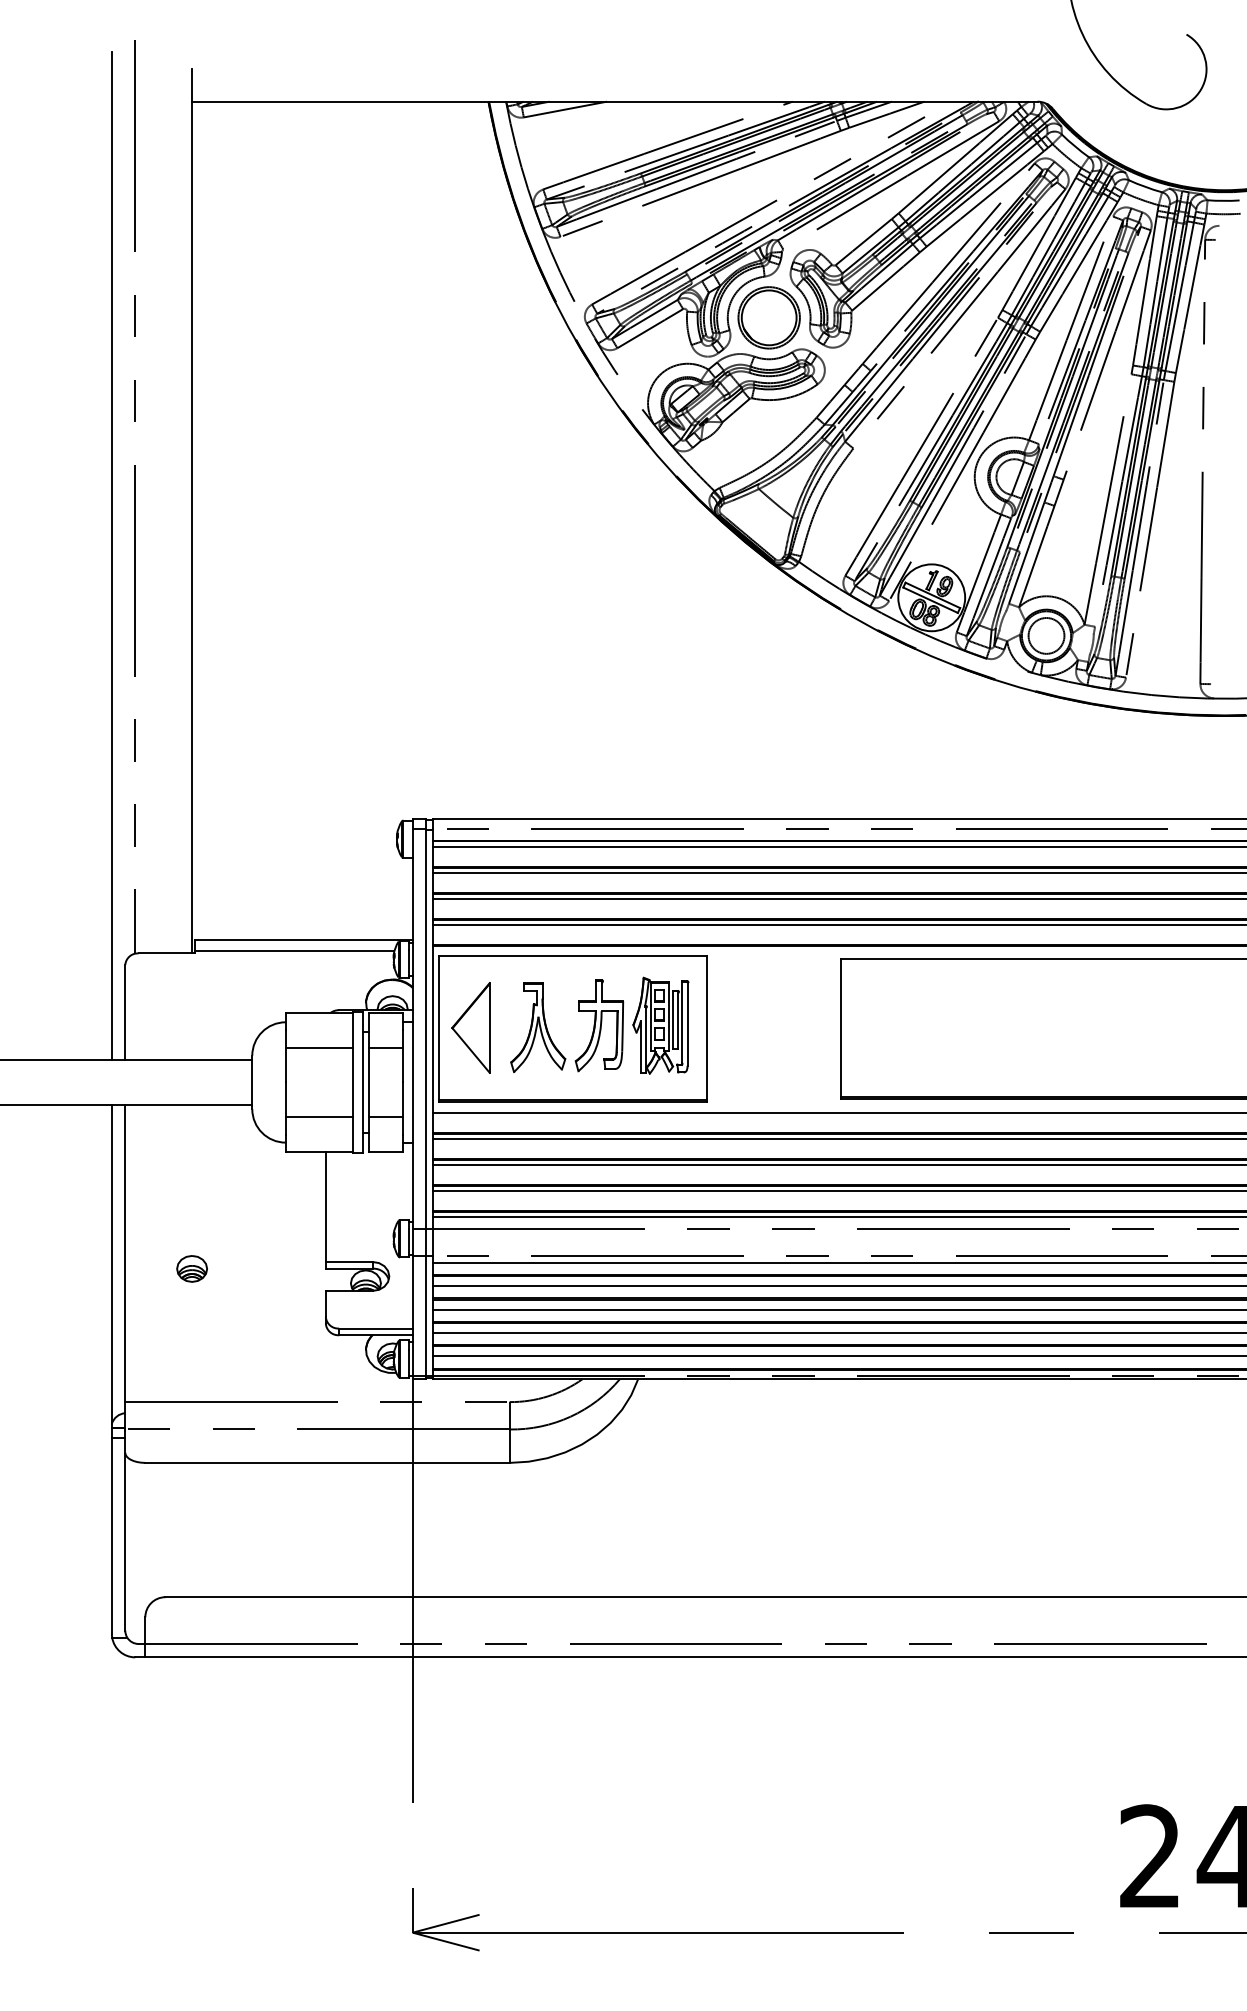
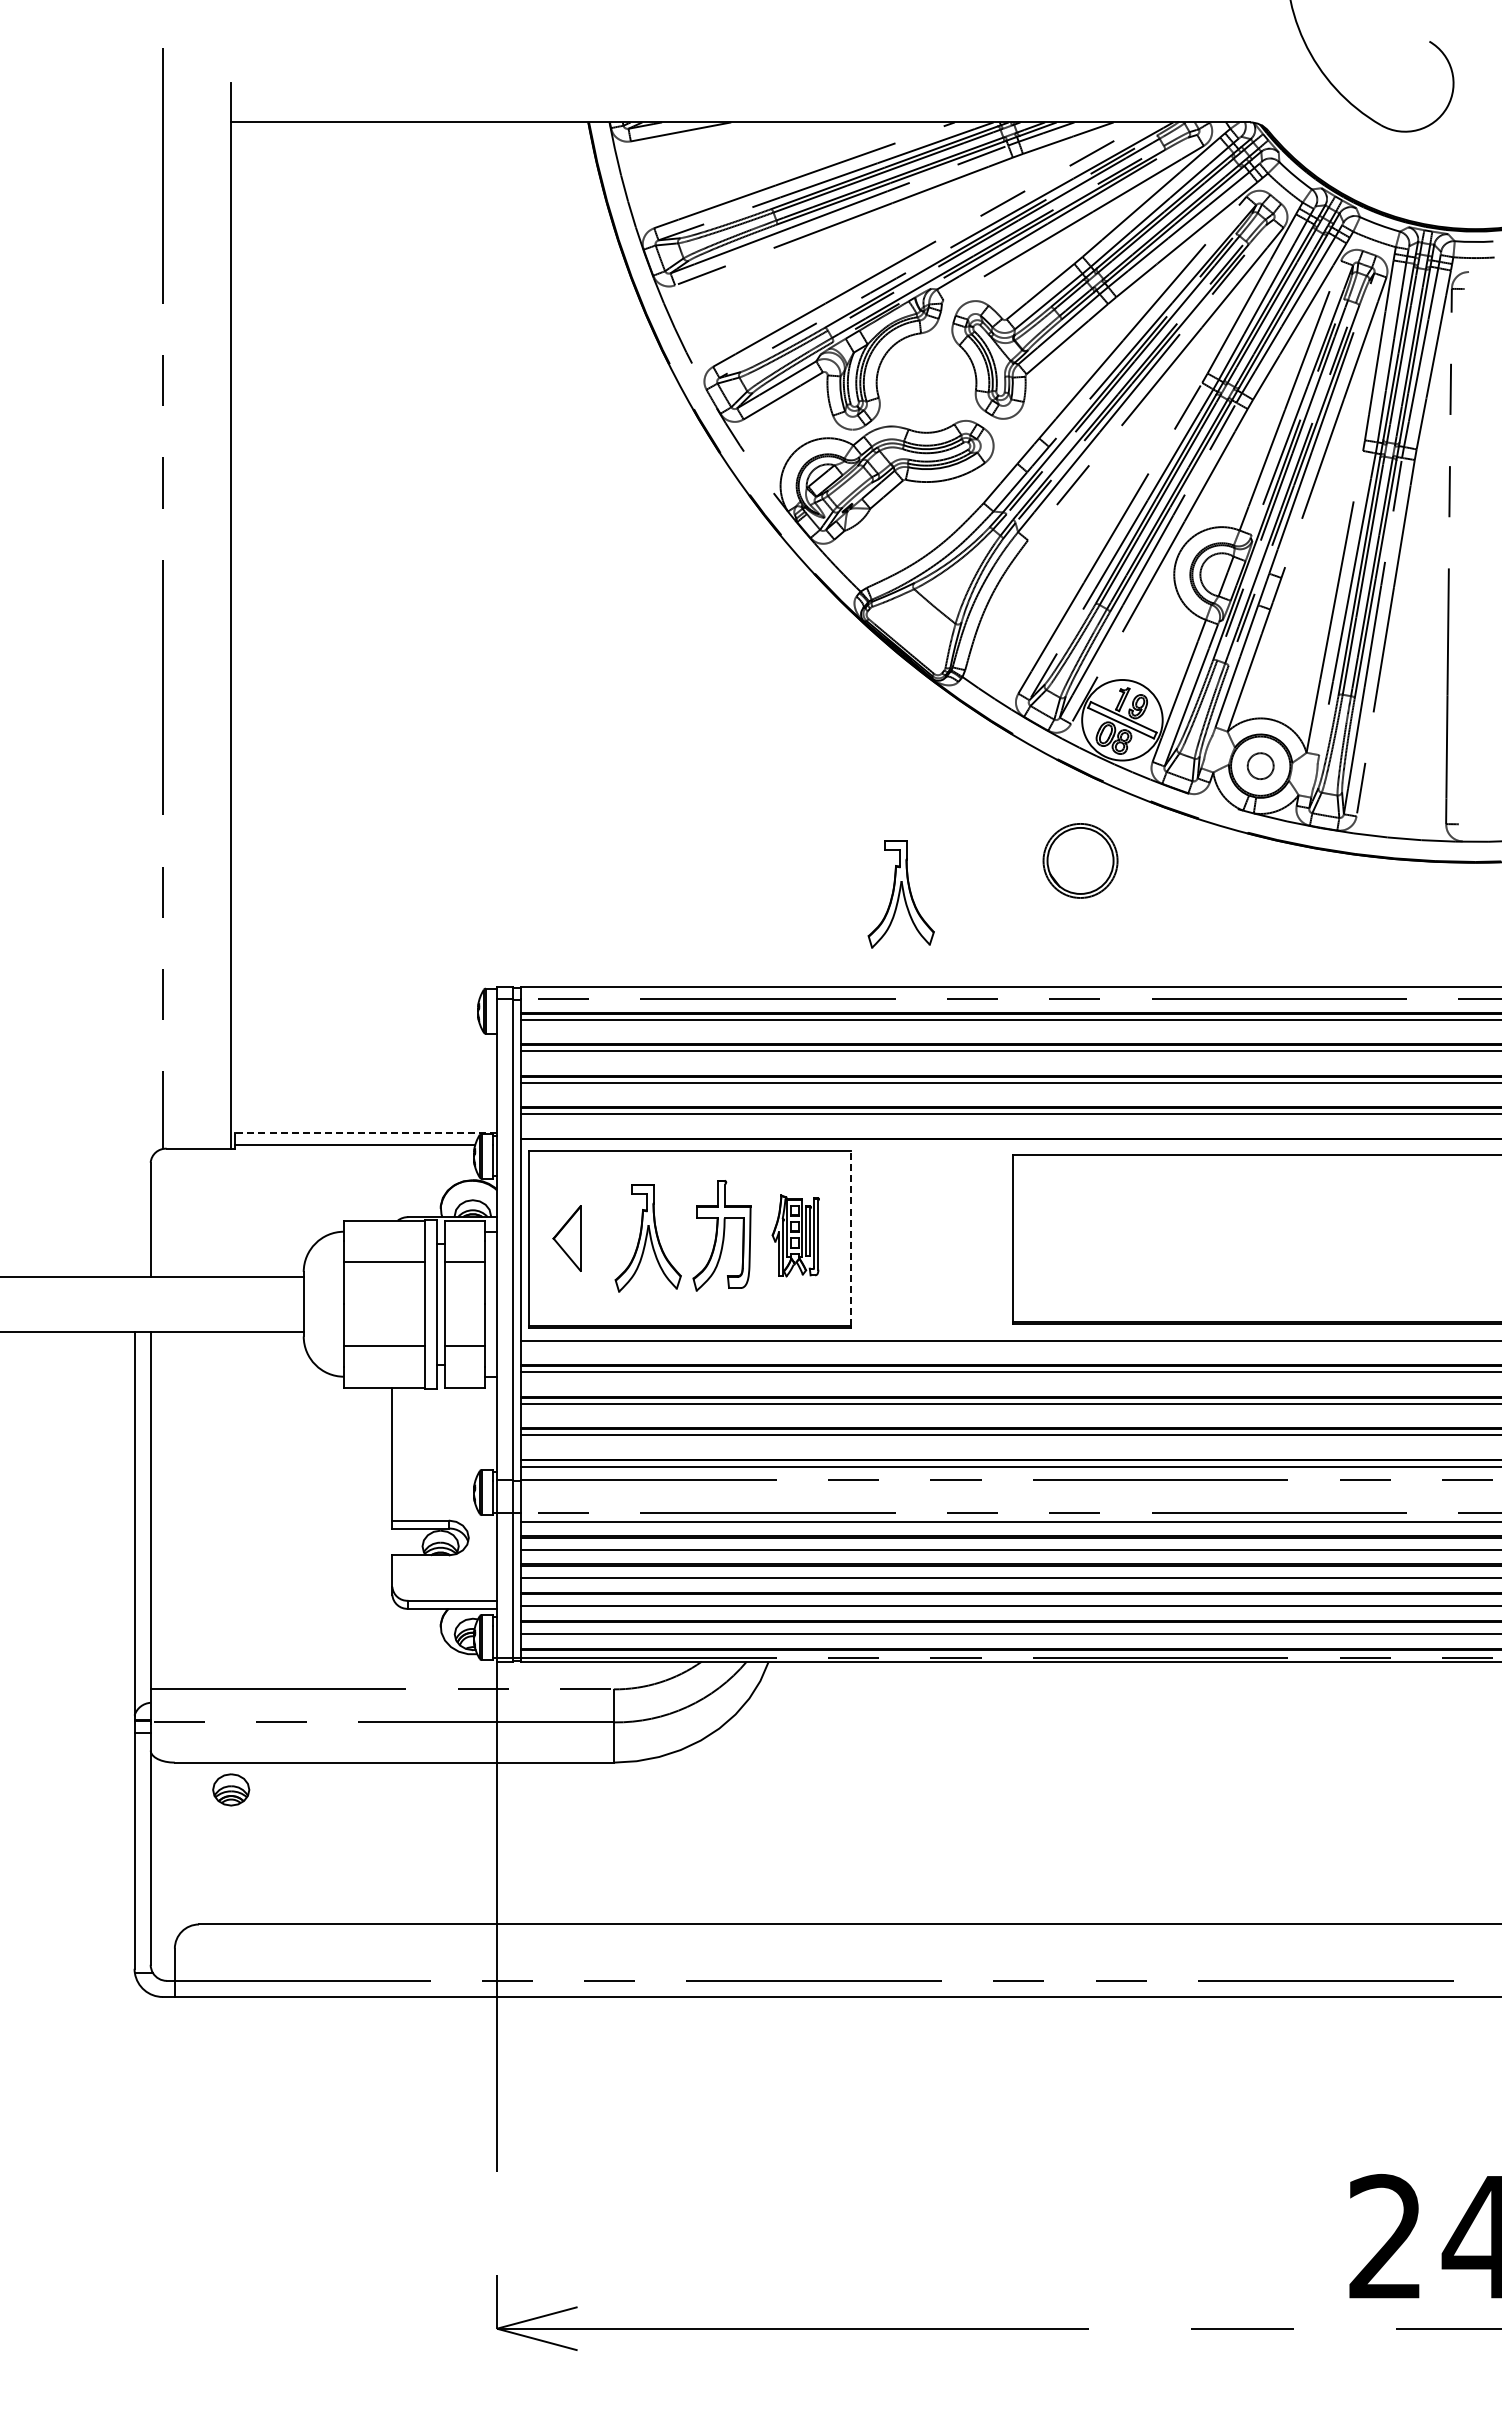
part: (769, 317) -> (1080, 860), moved
line: (111, 555) -> (134, 669), removed
circle: (1046, 635) -> (1260, 765), size x0.6
part: (747, 742) -> (900, 894), added
line: (304, 940) -> (366, 1133), solid -> dashed
part: (660, 1025) -> (795, 1235), size x0.7
part: (470, 1027) -> (566, 1238), size x0.6
line: (706, 1027) -> (851, 1238), solid -> dashed
part: (192, 1268) -> (231, 1789), moved

